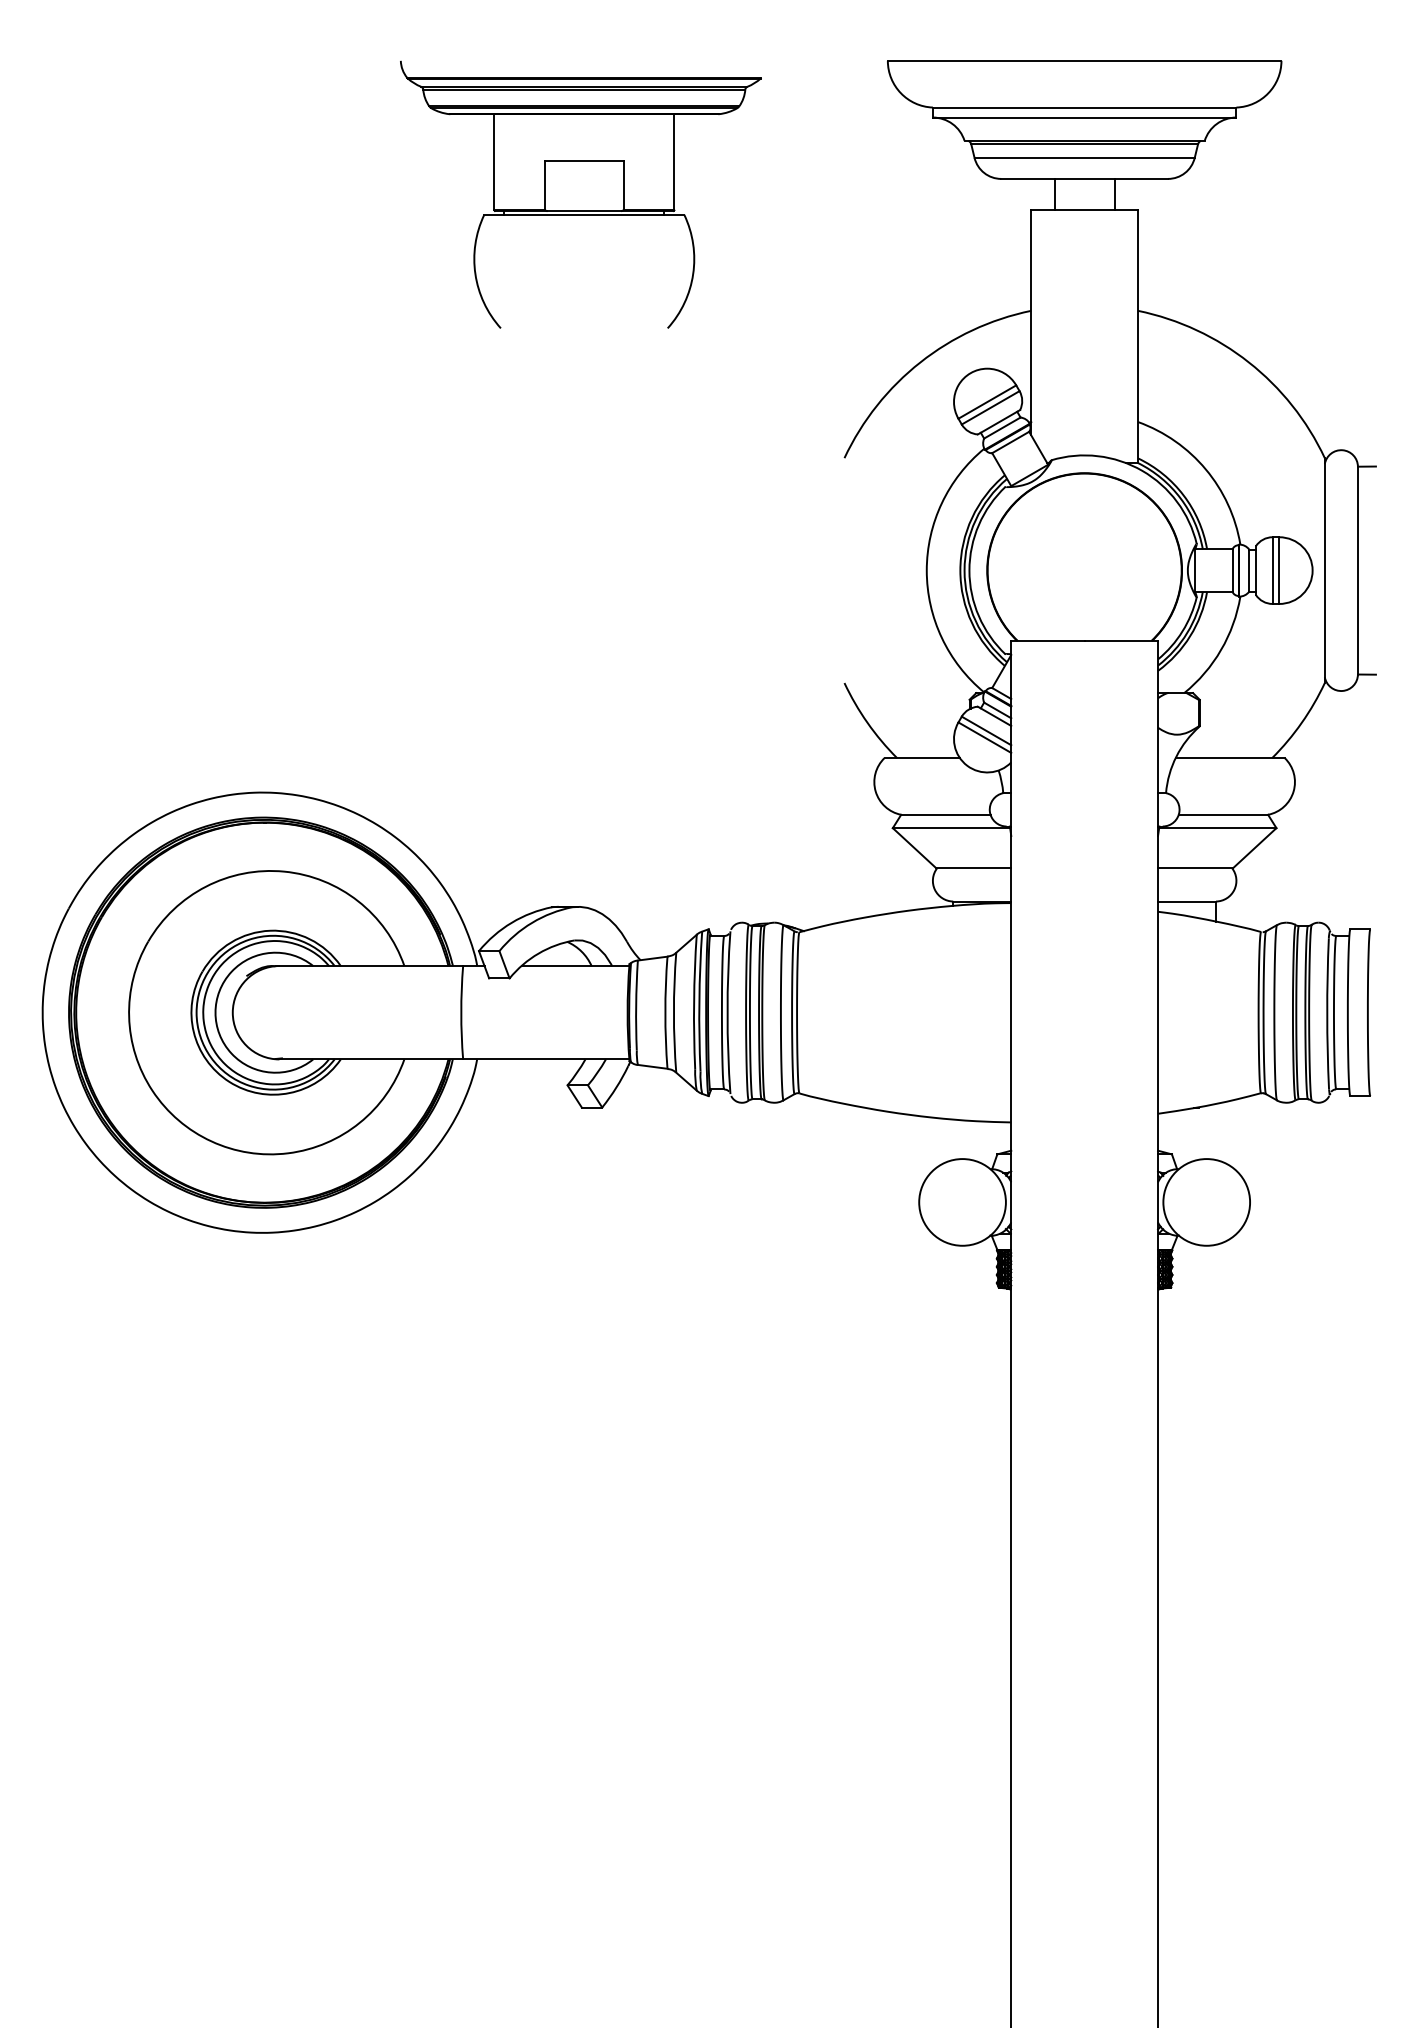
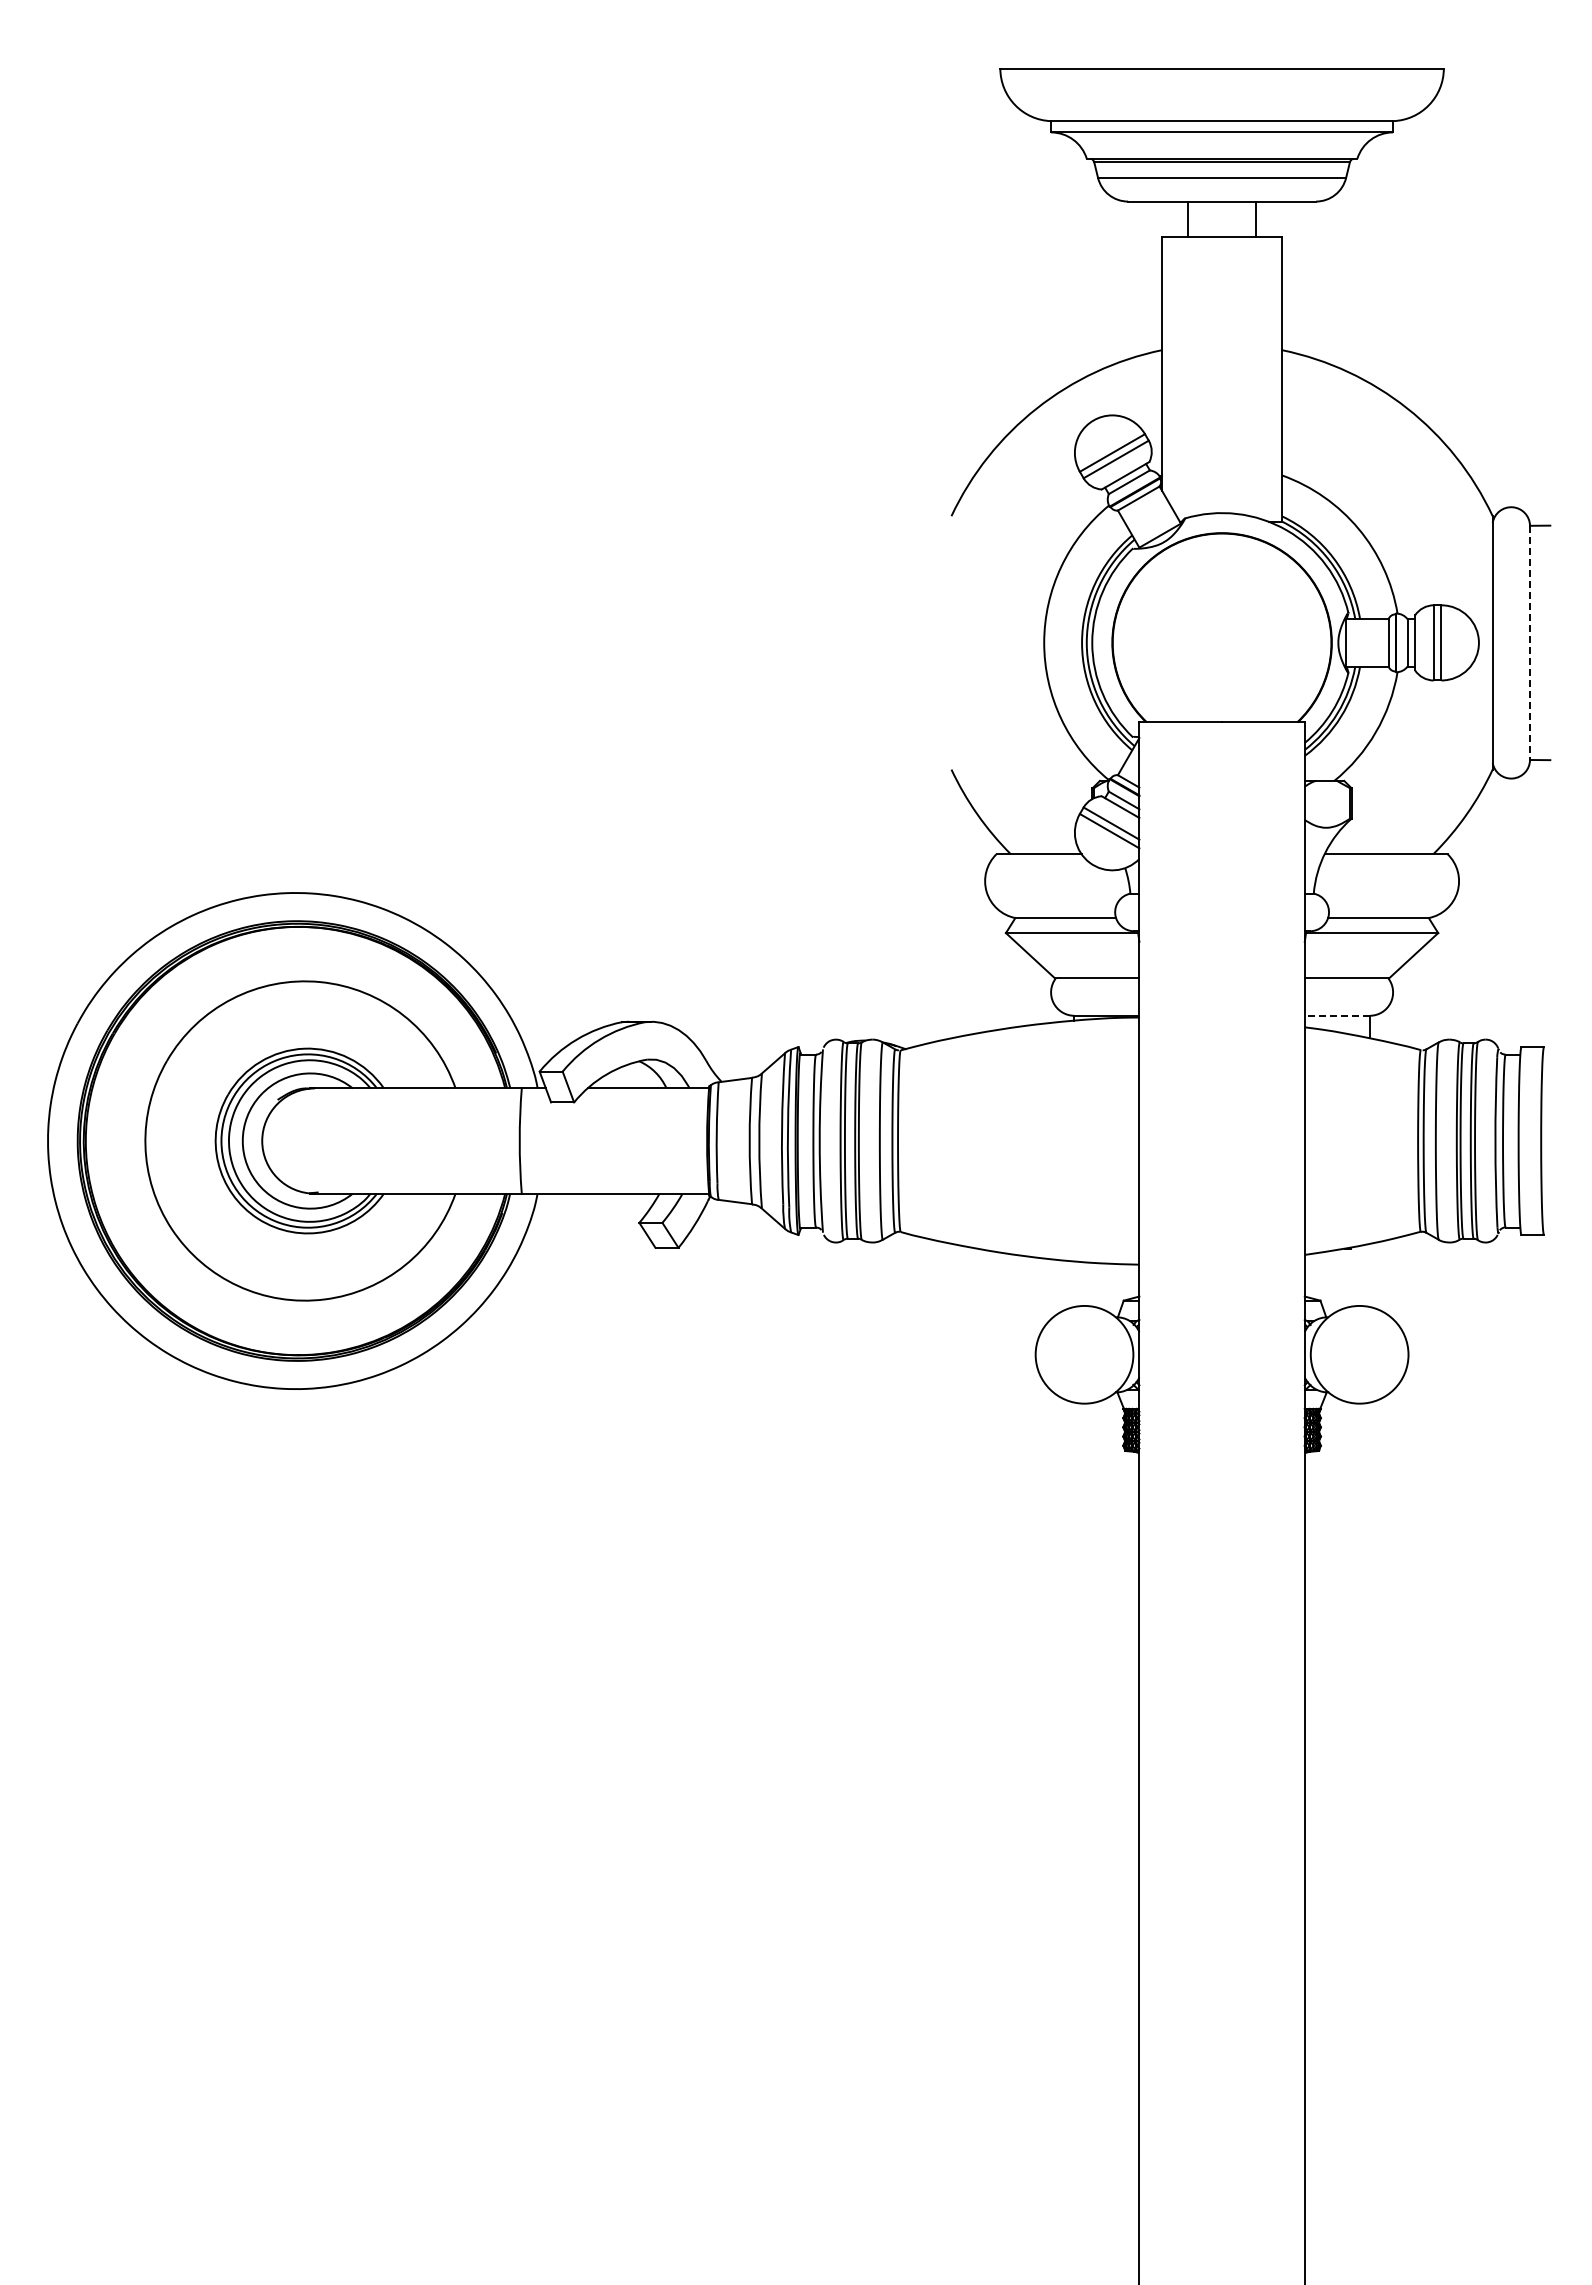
part: (580, 194) -> (654, 219), removed
line: (1358, 571) -> (1530, 643), solid -> dashed
line: (1187, 901) -> (1337, 1015), solid -> dashed

